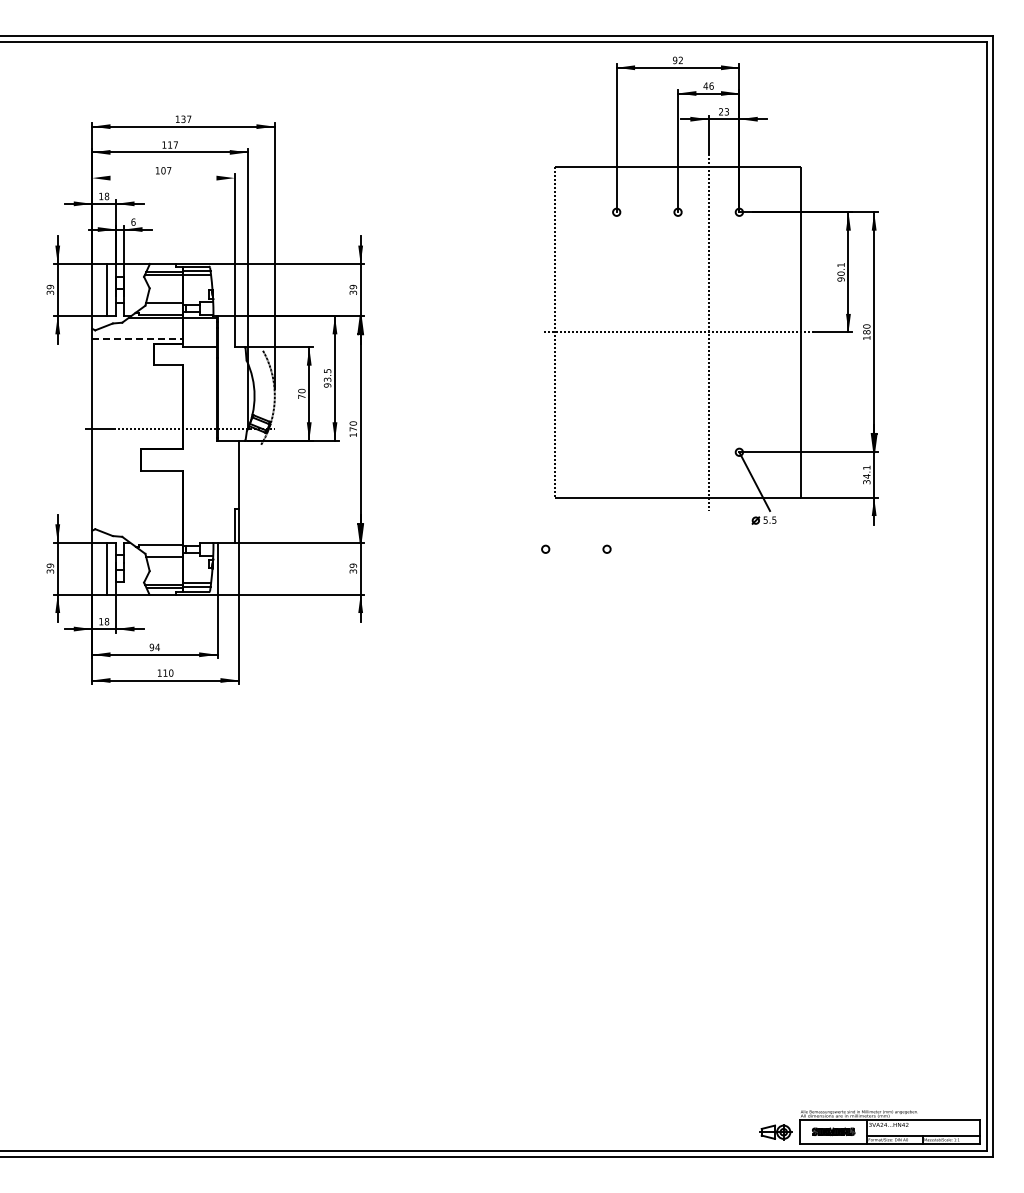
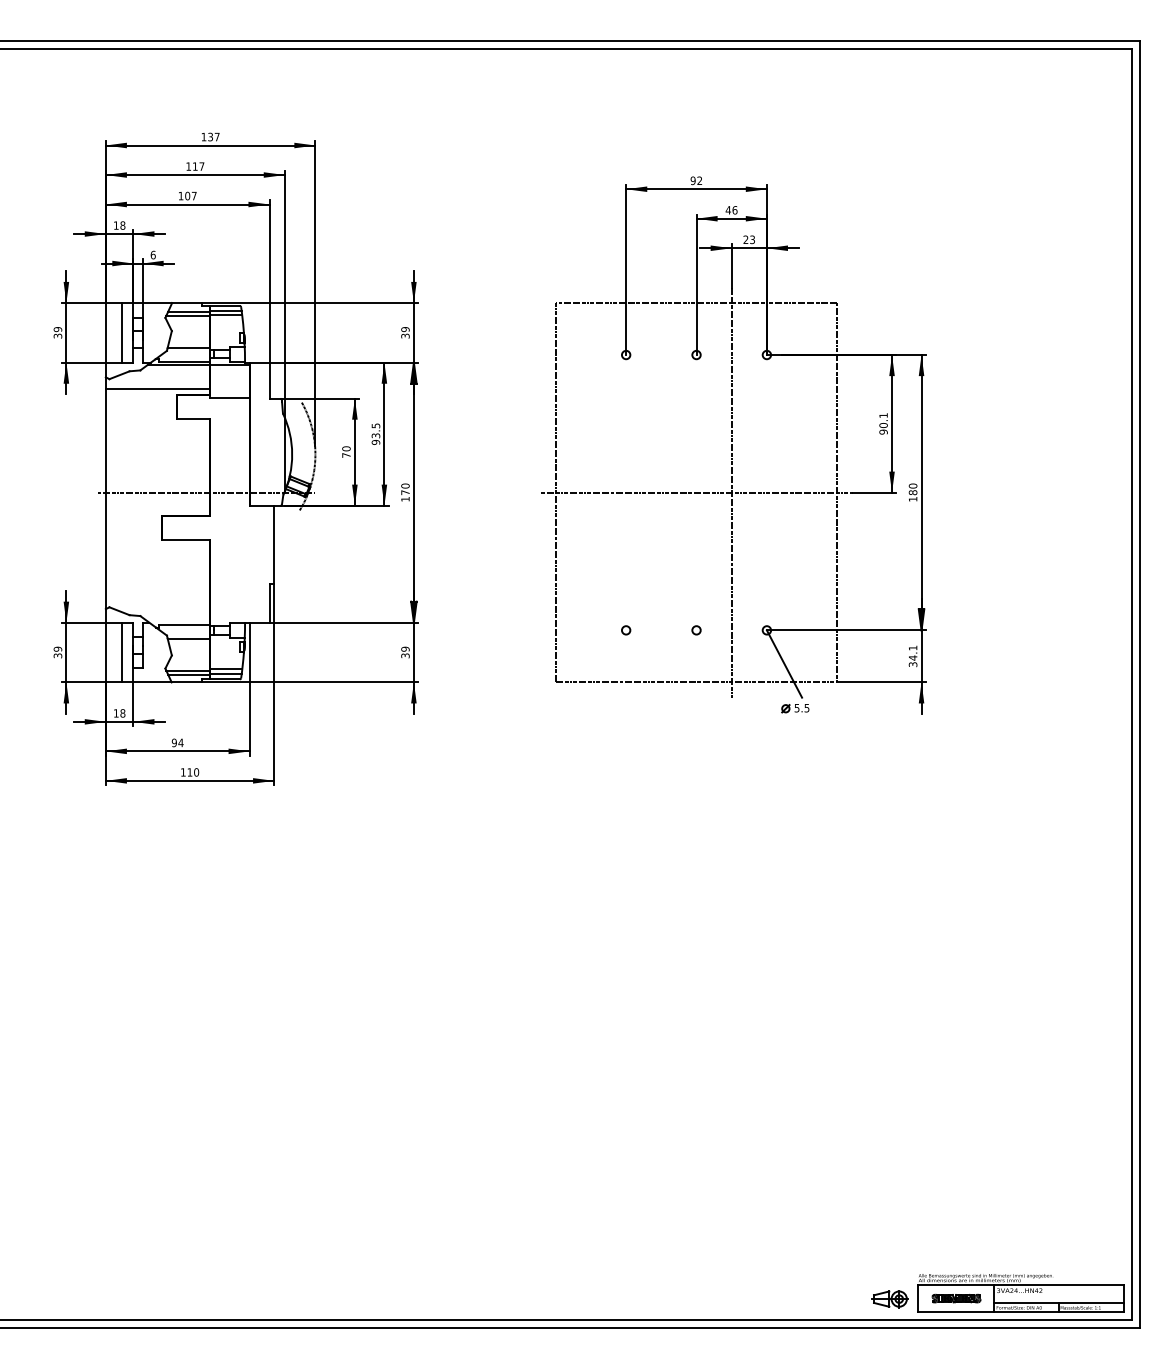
line: (163, 178) -> (187, 204), added
part: (711, 290) -> (734, 444), moved
line: (137, 338) -> (157, 388), dashed -> solid

